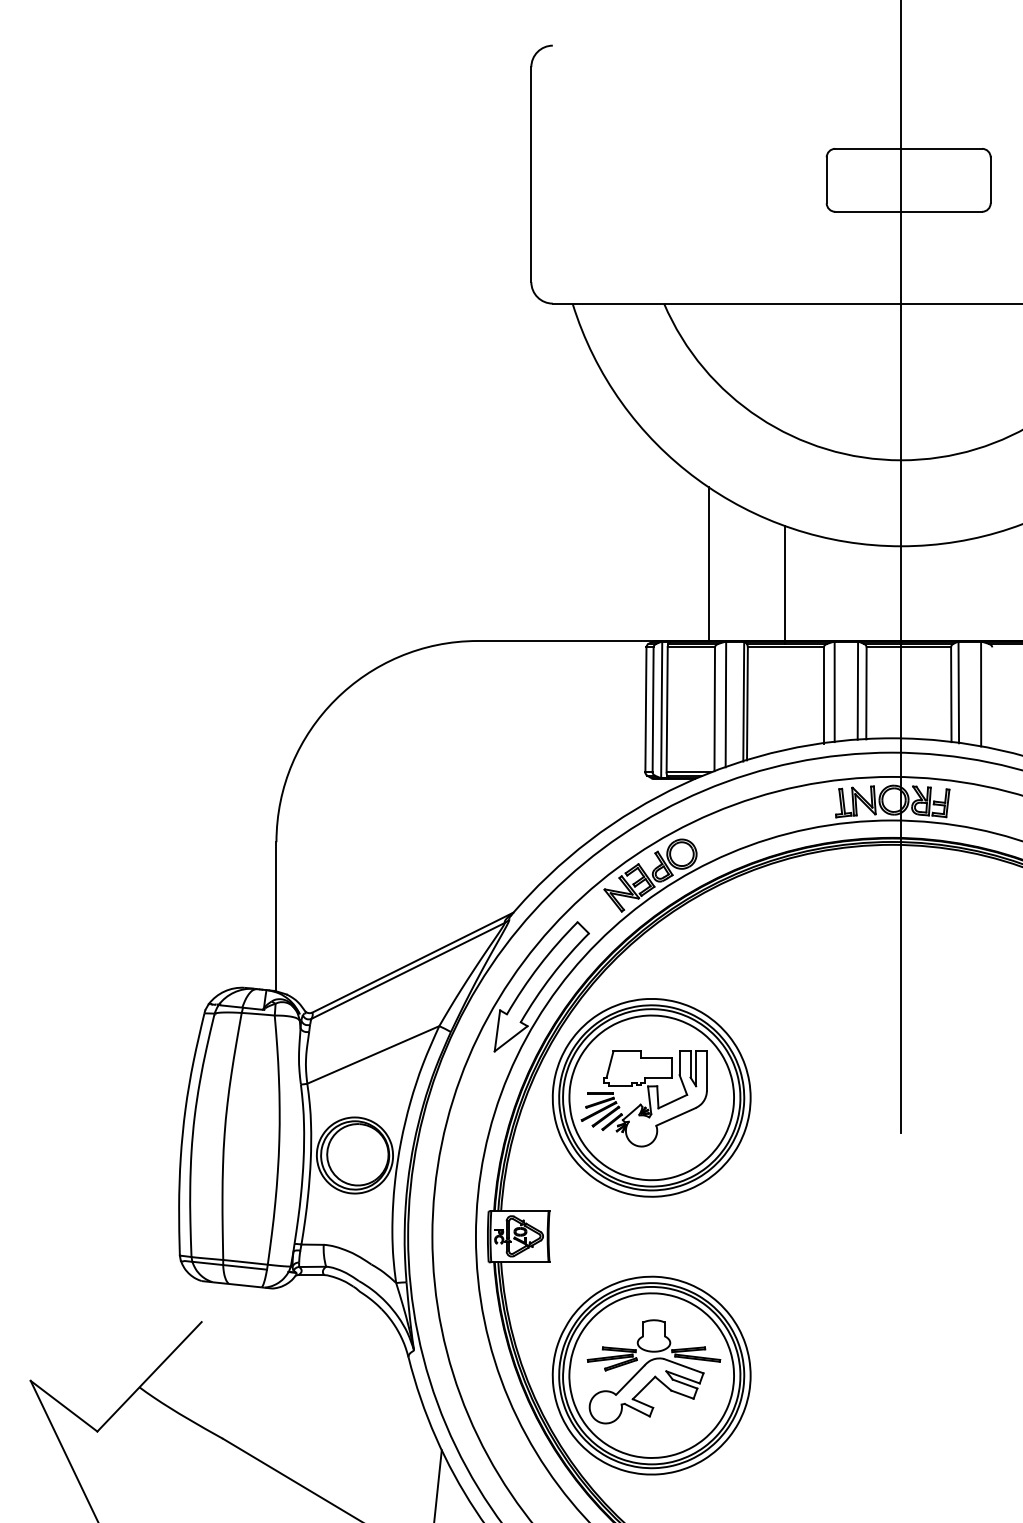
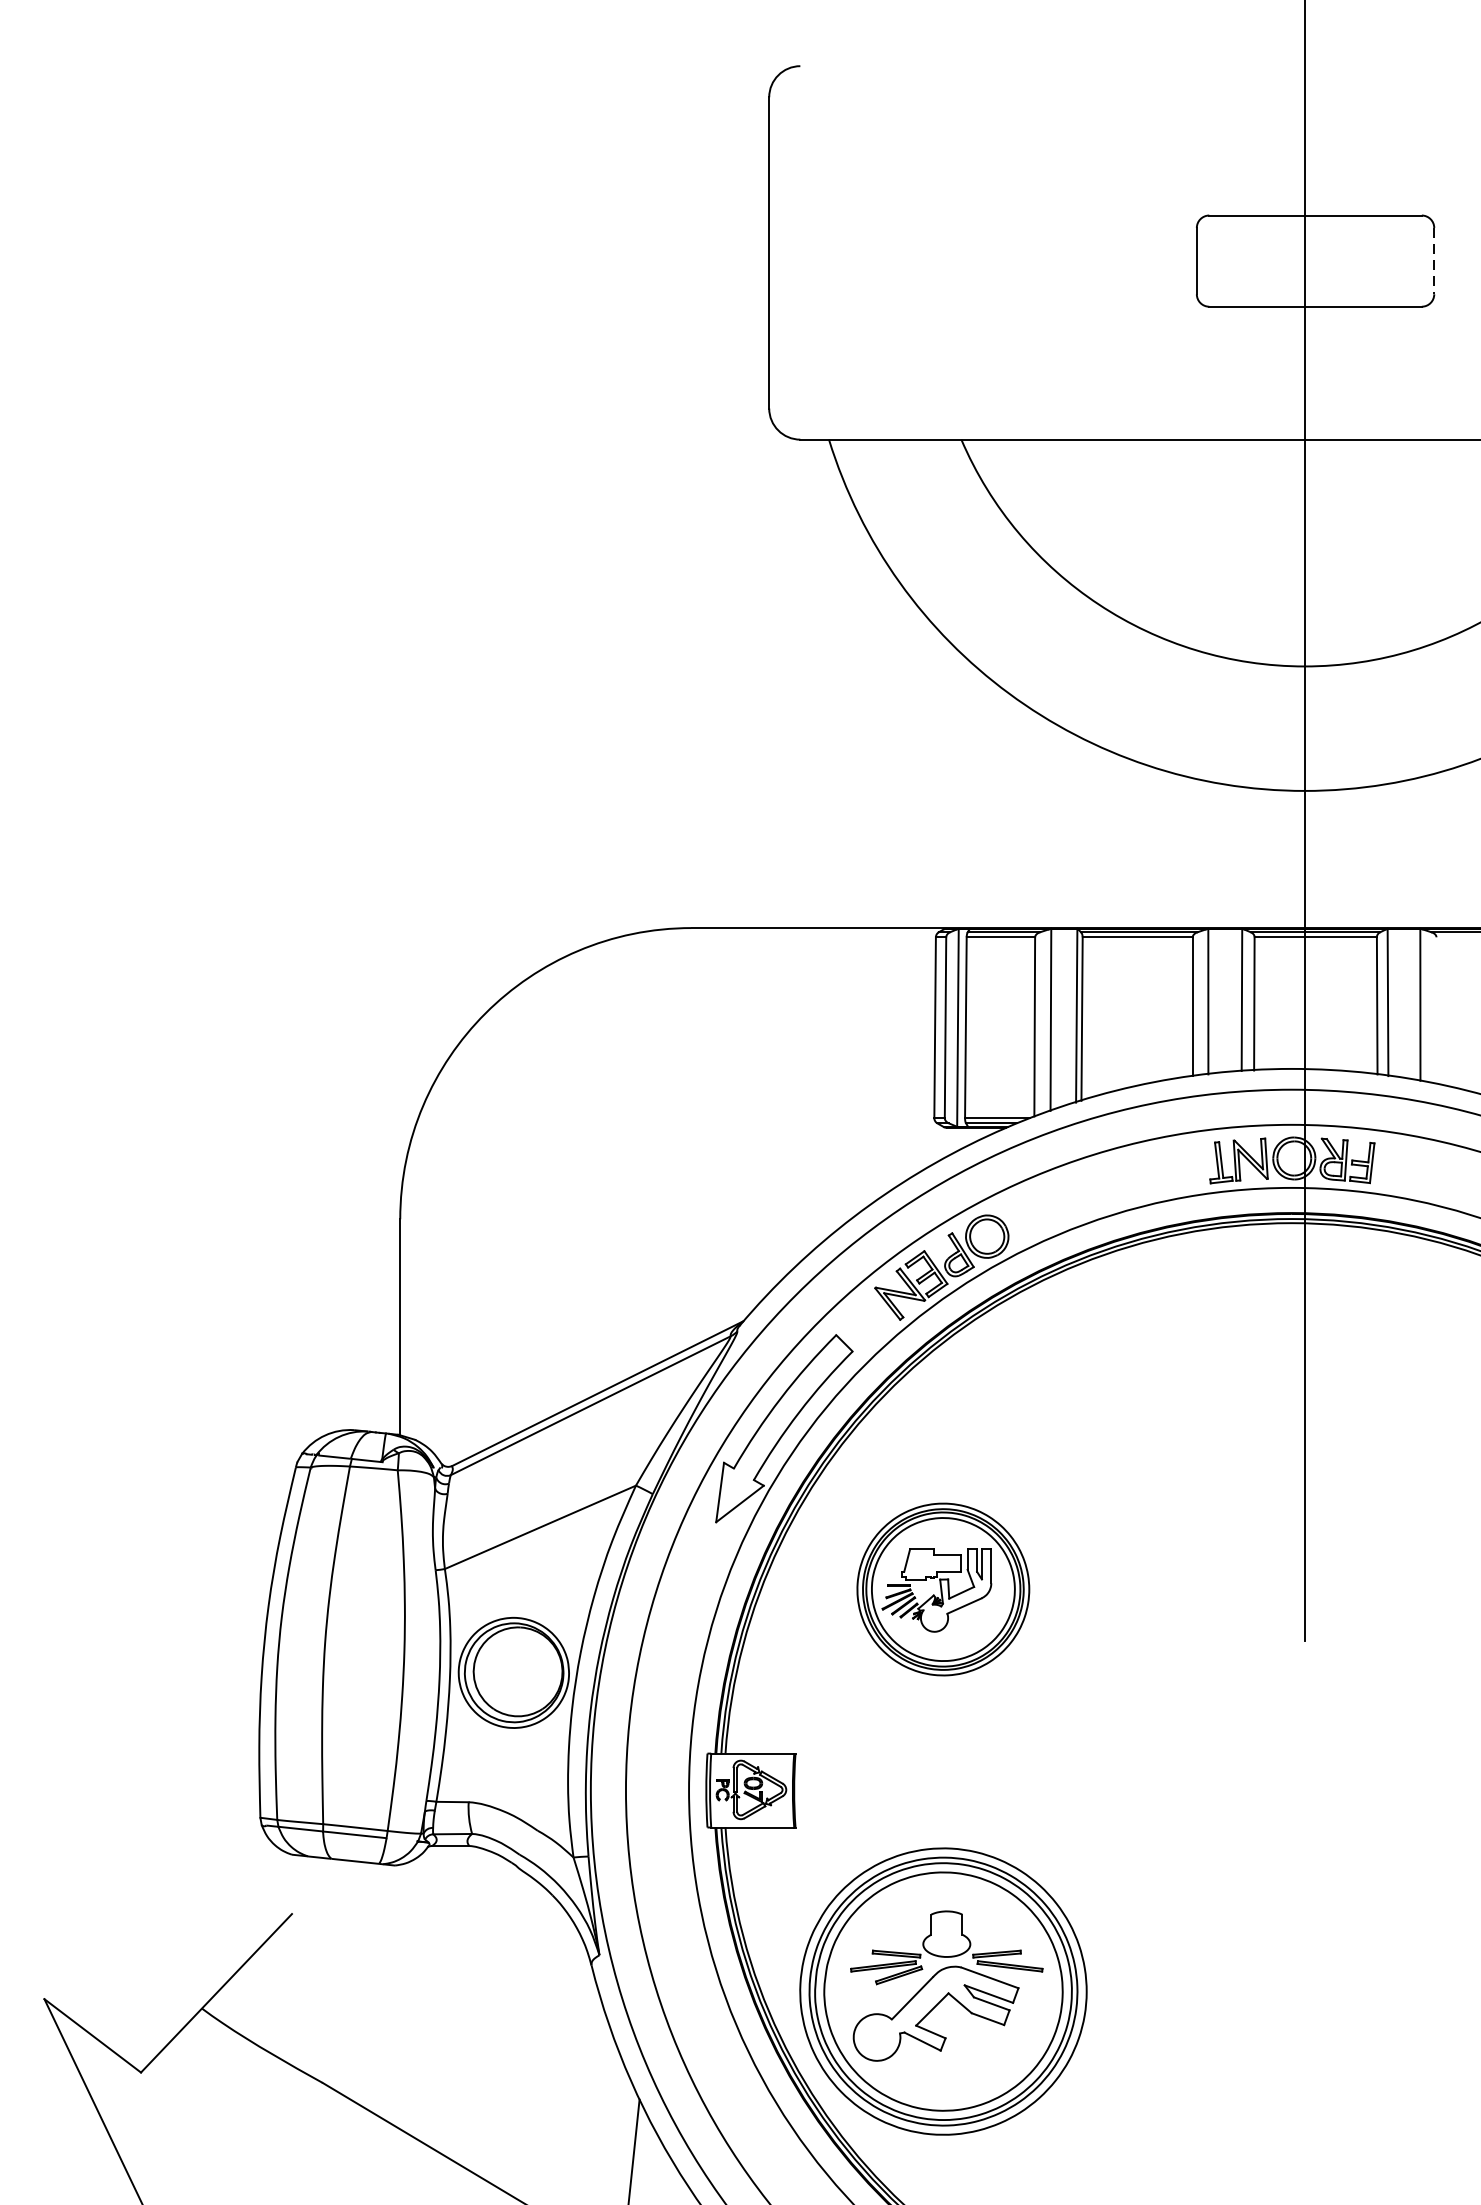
line: (990, 180) -> (1433, 261), solid -> dashed
line: (708, 564) -> (1025, 817), removed
line: (785, 585) -> (1137, 847), removed
part: (651, 1097) -> (943, 1588), size x0.6

